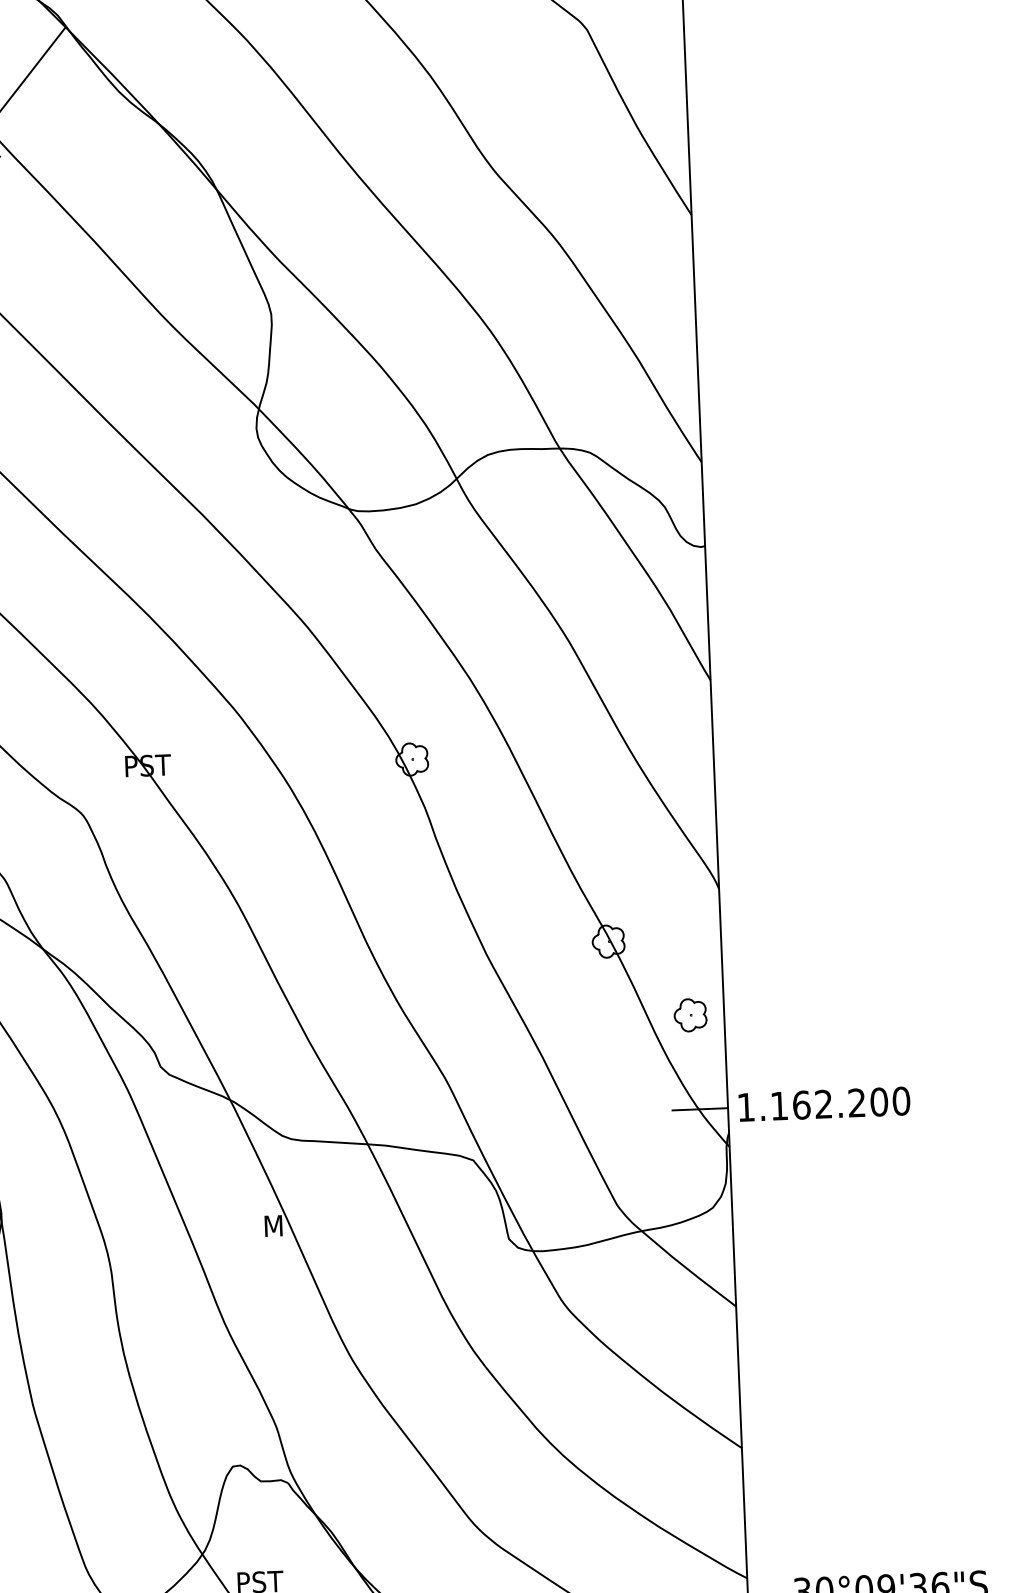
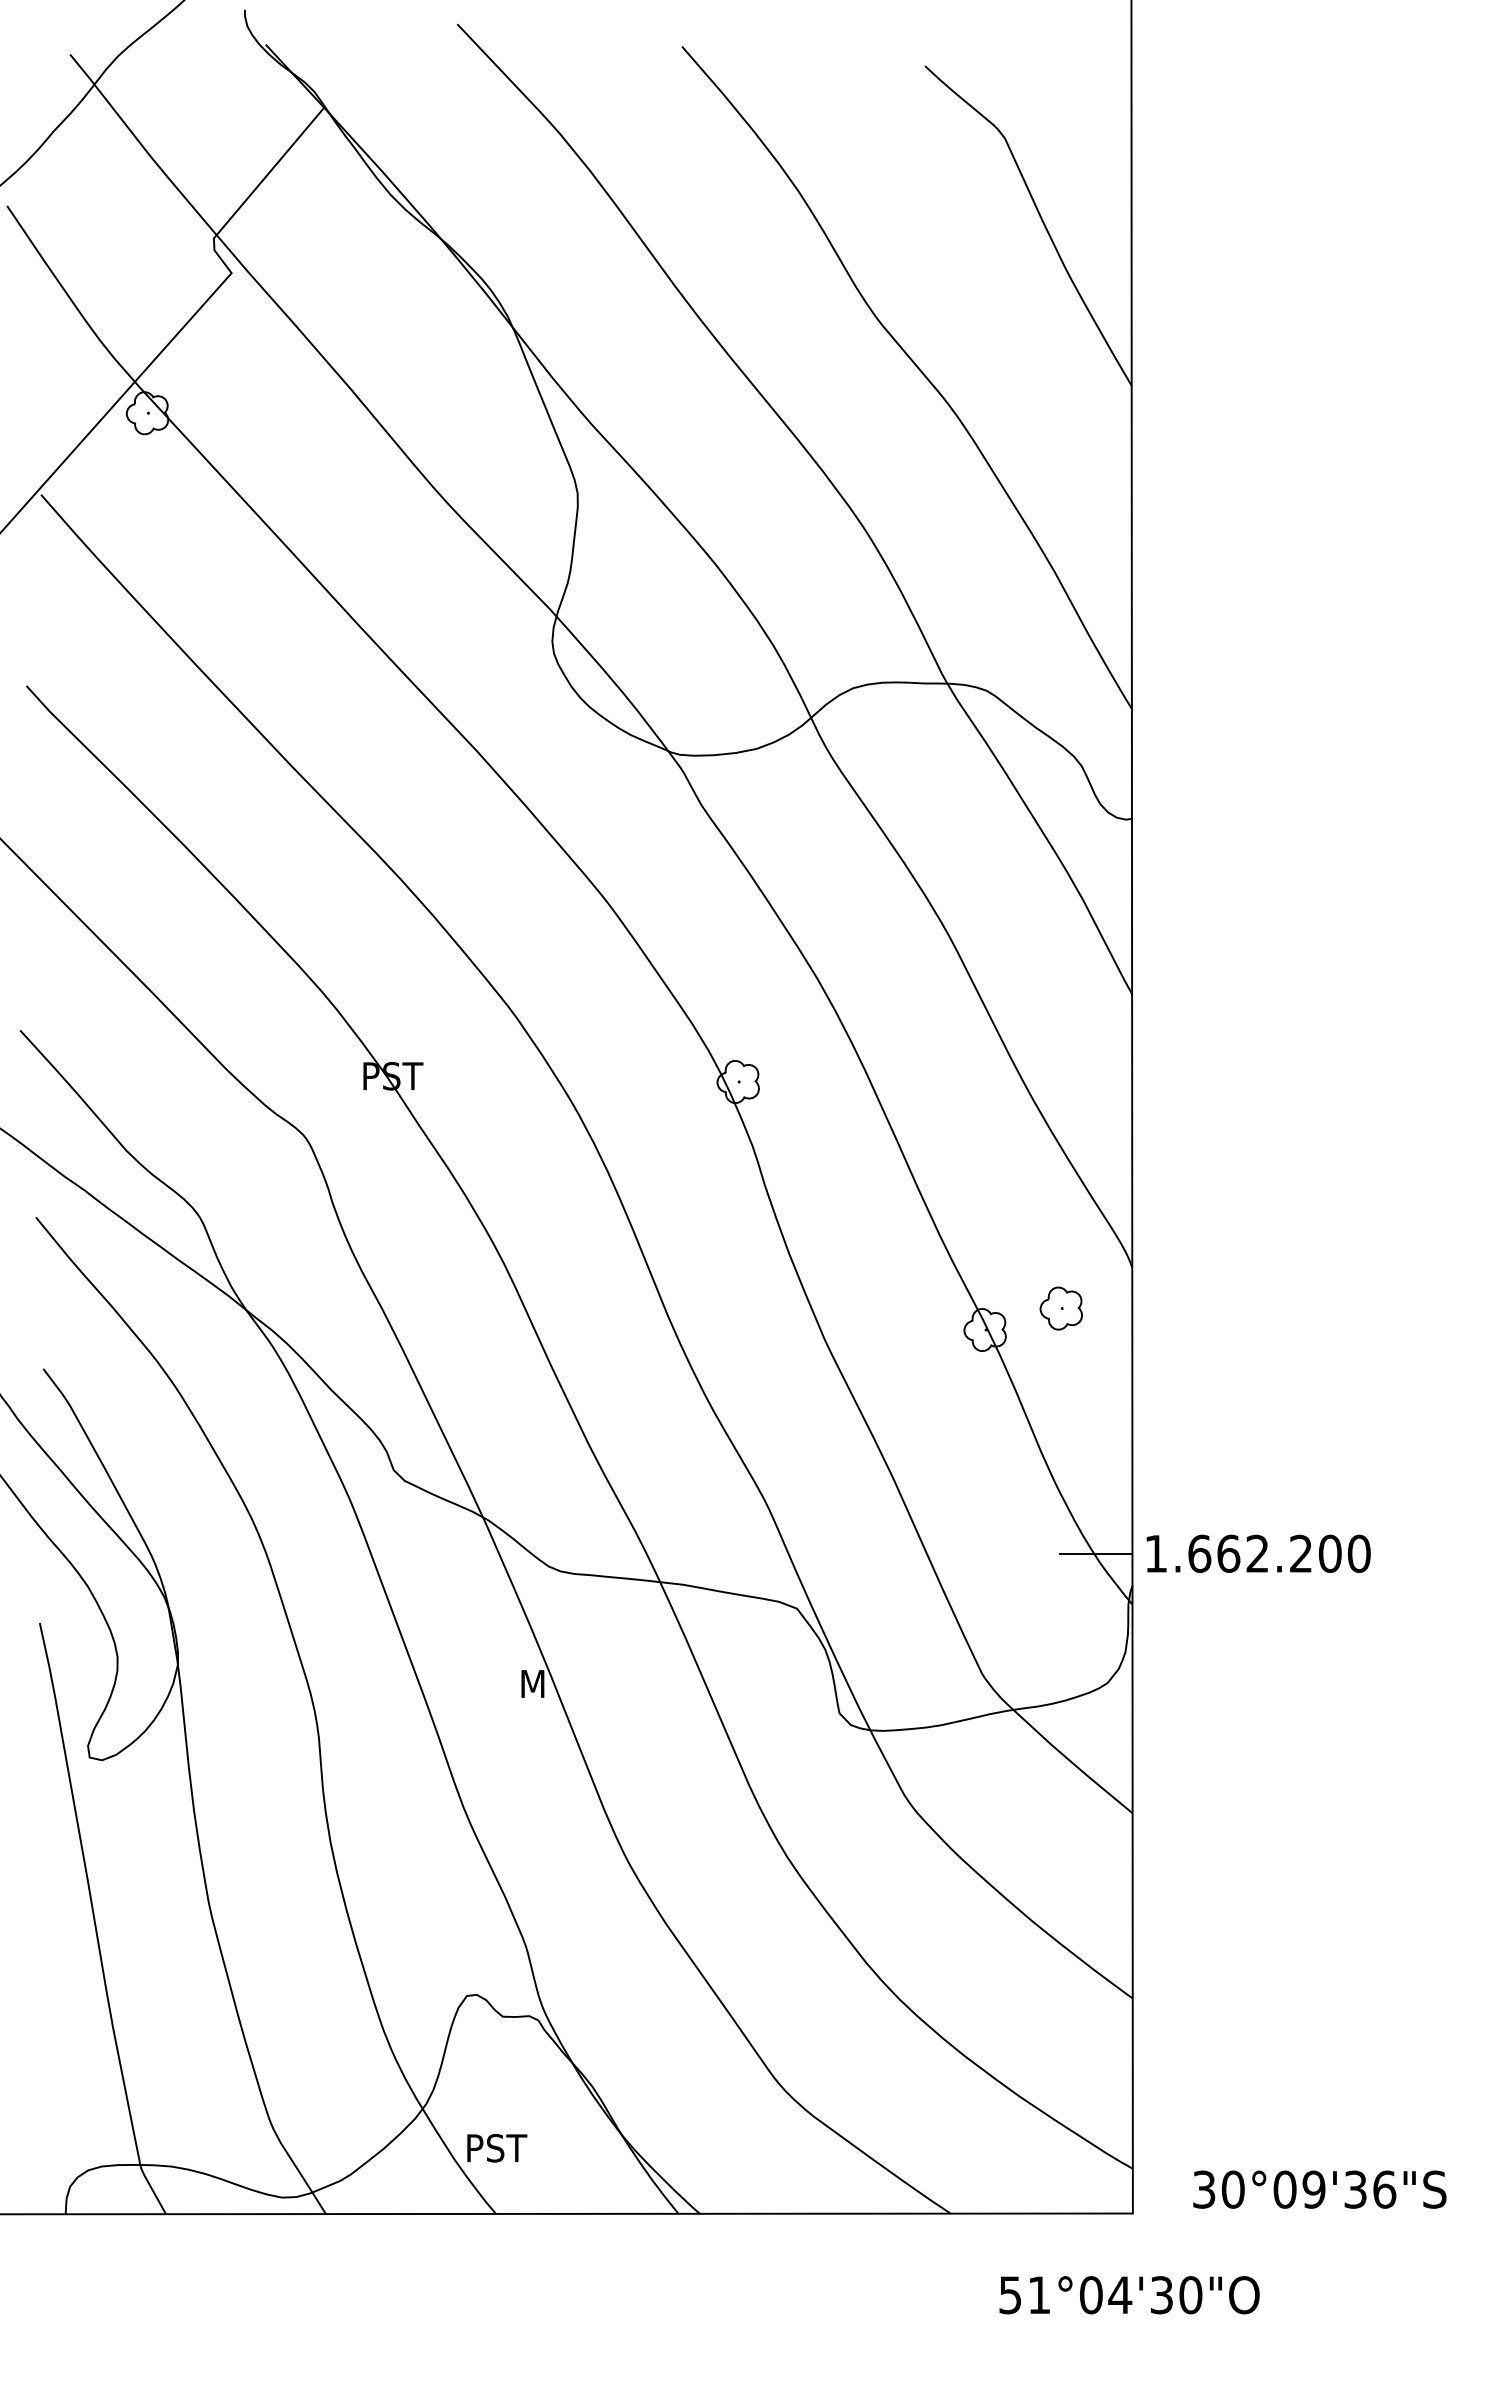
part: (689, 1015) -> (1060, 1308), moved
text: (779, 1105) -> (1199, 1553), 1.162.200 -> 1.662.200

